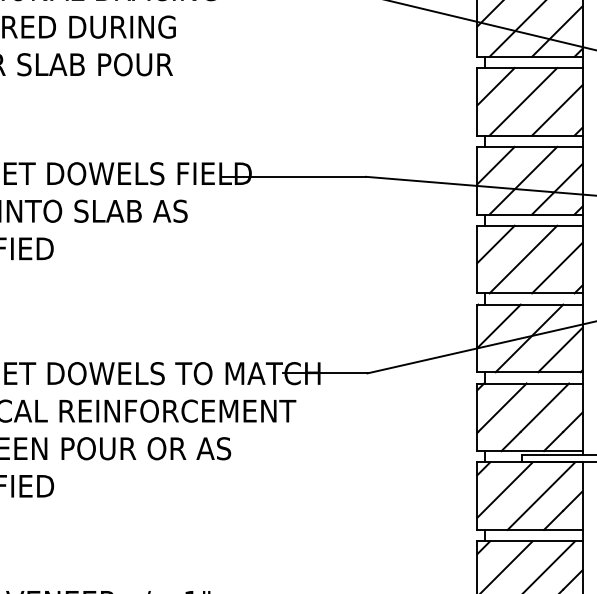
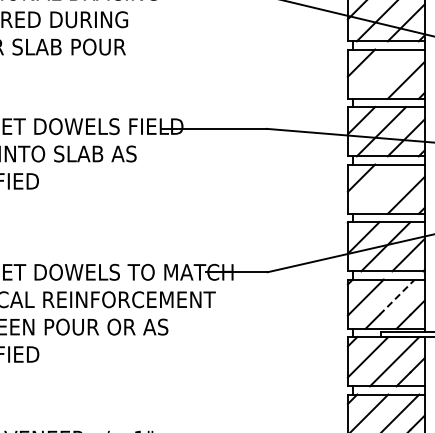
line: (523, 100) -> (381, 73), removed
line: (523, 258) -> (381, 188), removed
line: (545, 408) -> (397, 297), solid -> dashed

